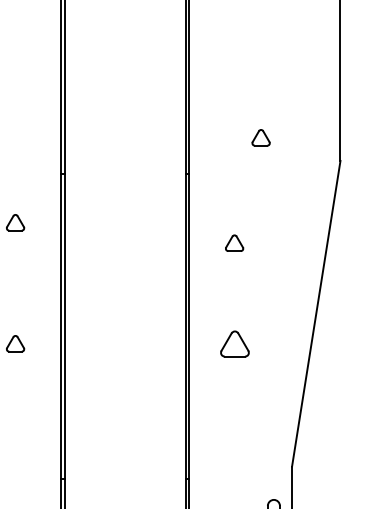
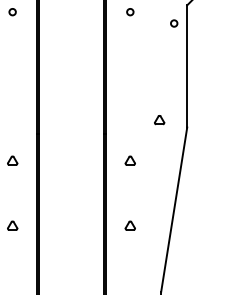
part: (260, 138) -> (159, 120), moved
part: (233, 242) -> (129, 160), moved
part: (233, 343) -> (129, 225), size x0.62

